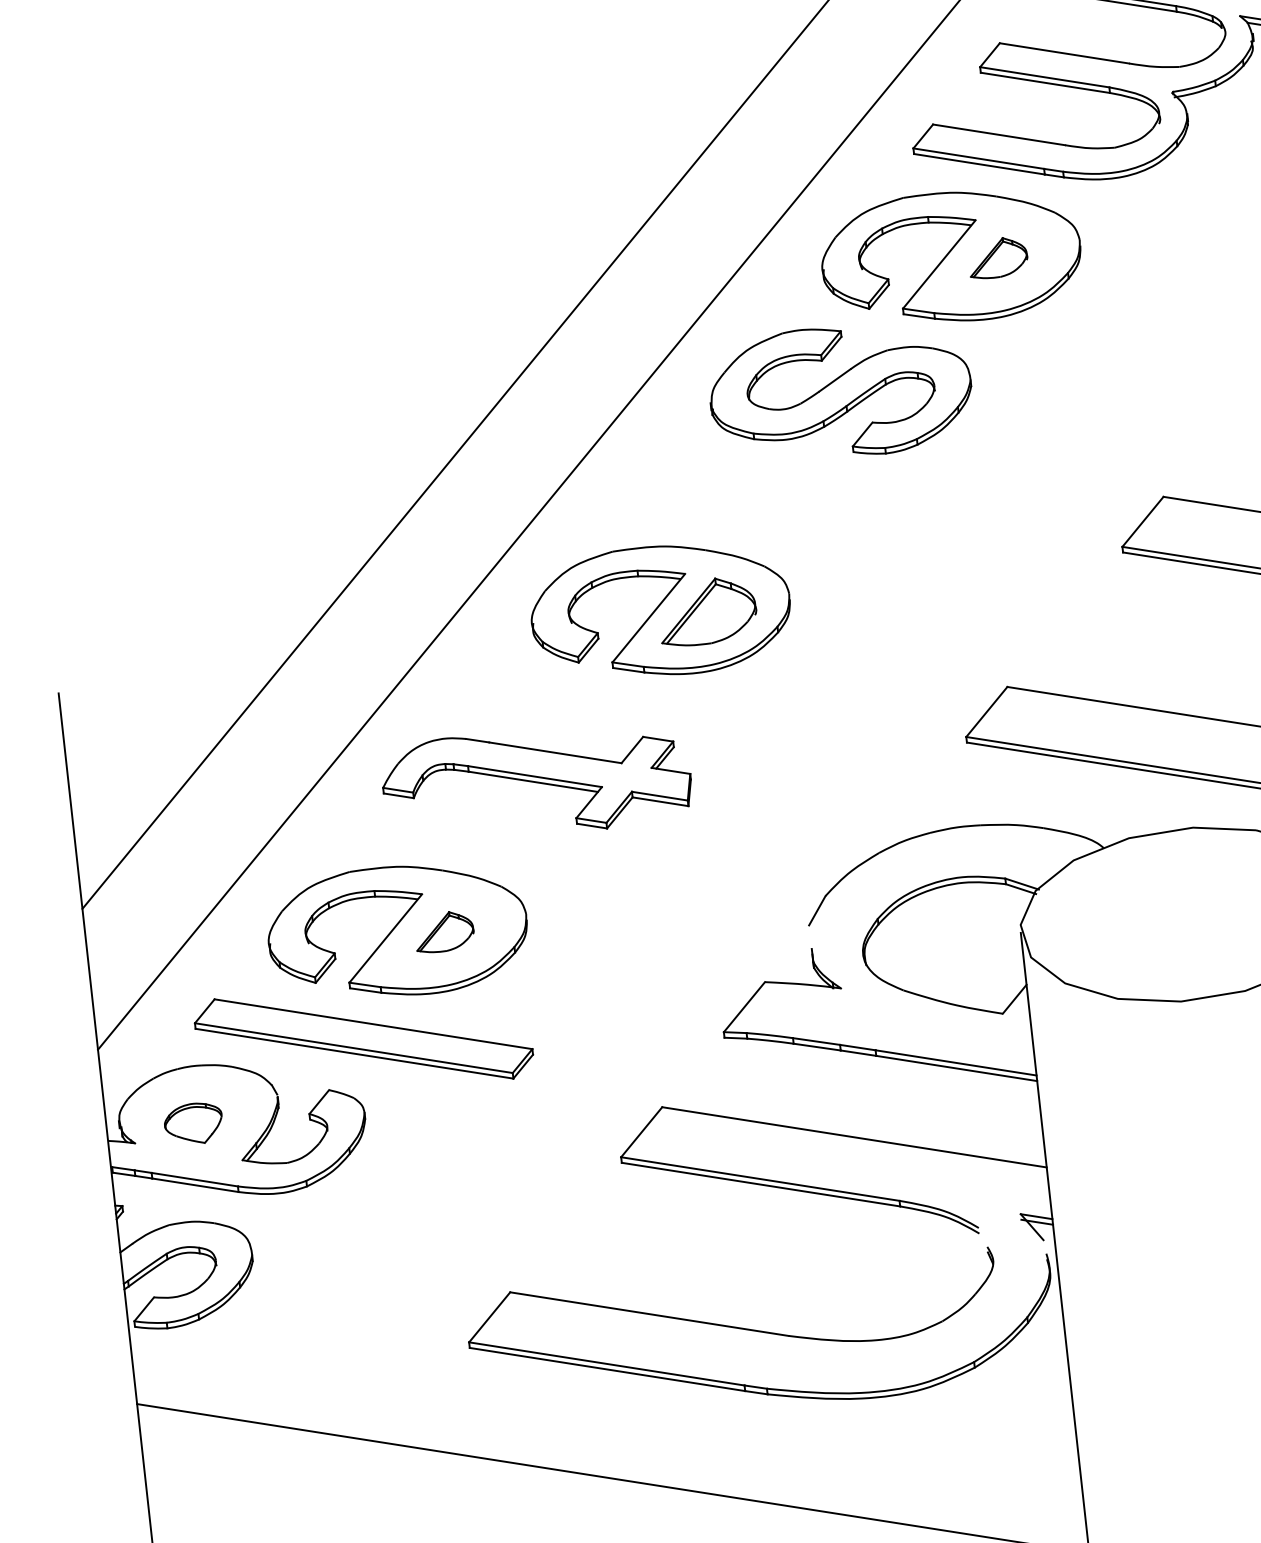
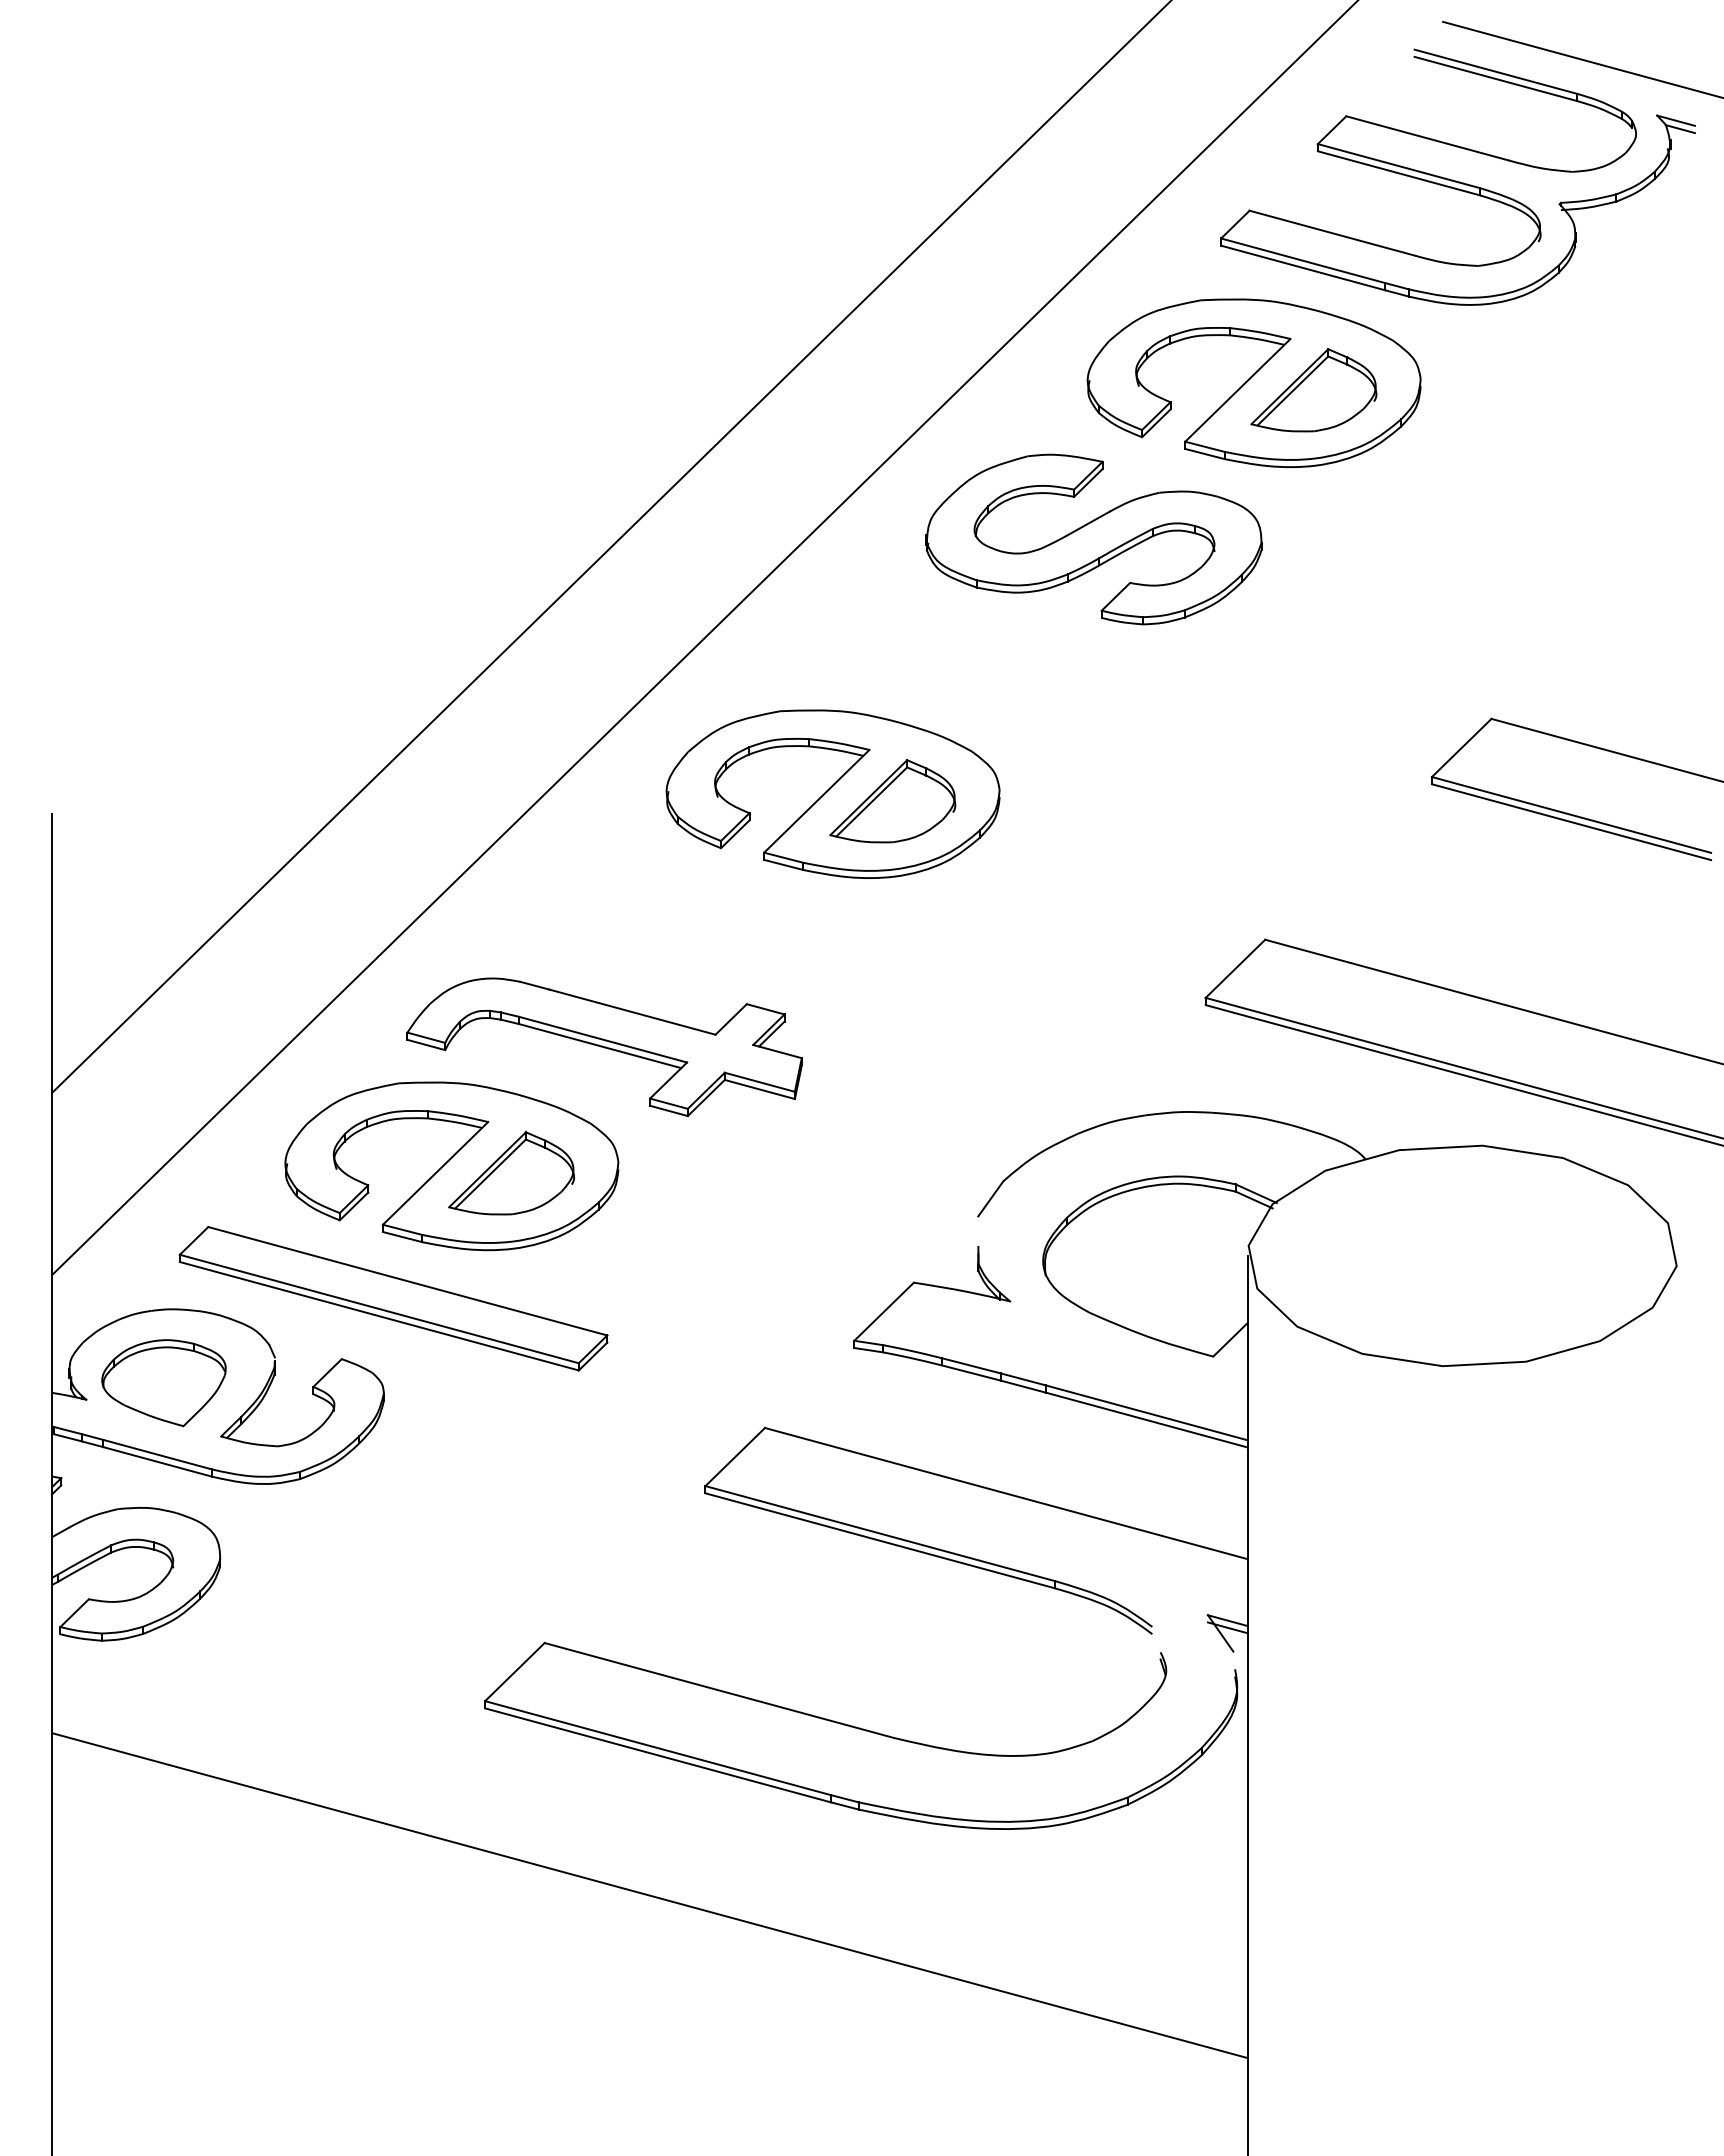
part: (997, 258) -> (1313, 390), size x1.67
part: (536, 782) -> (604, 1047), moved
part: (444, 932) -> (511, 1173), size x1.67
part: (193, 1124) -> (163, 1383), size x1.67

